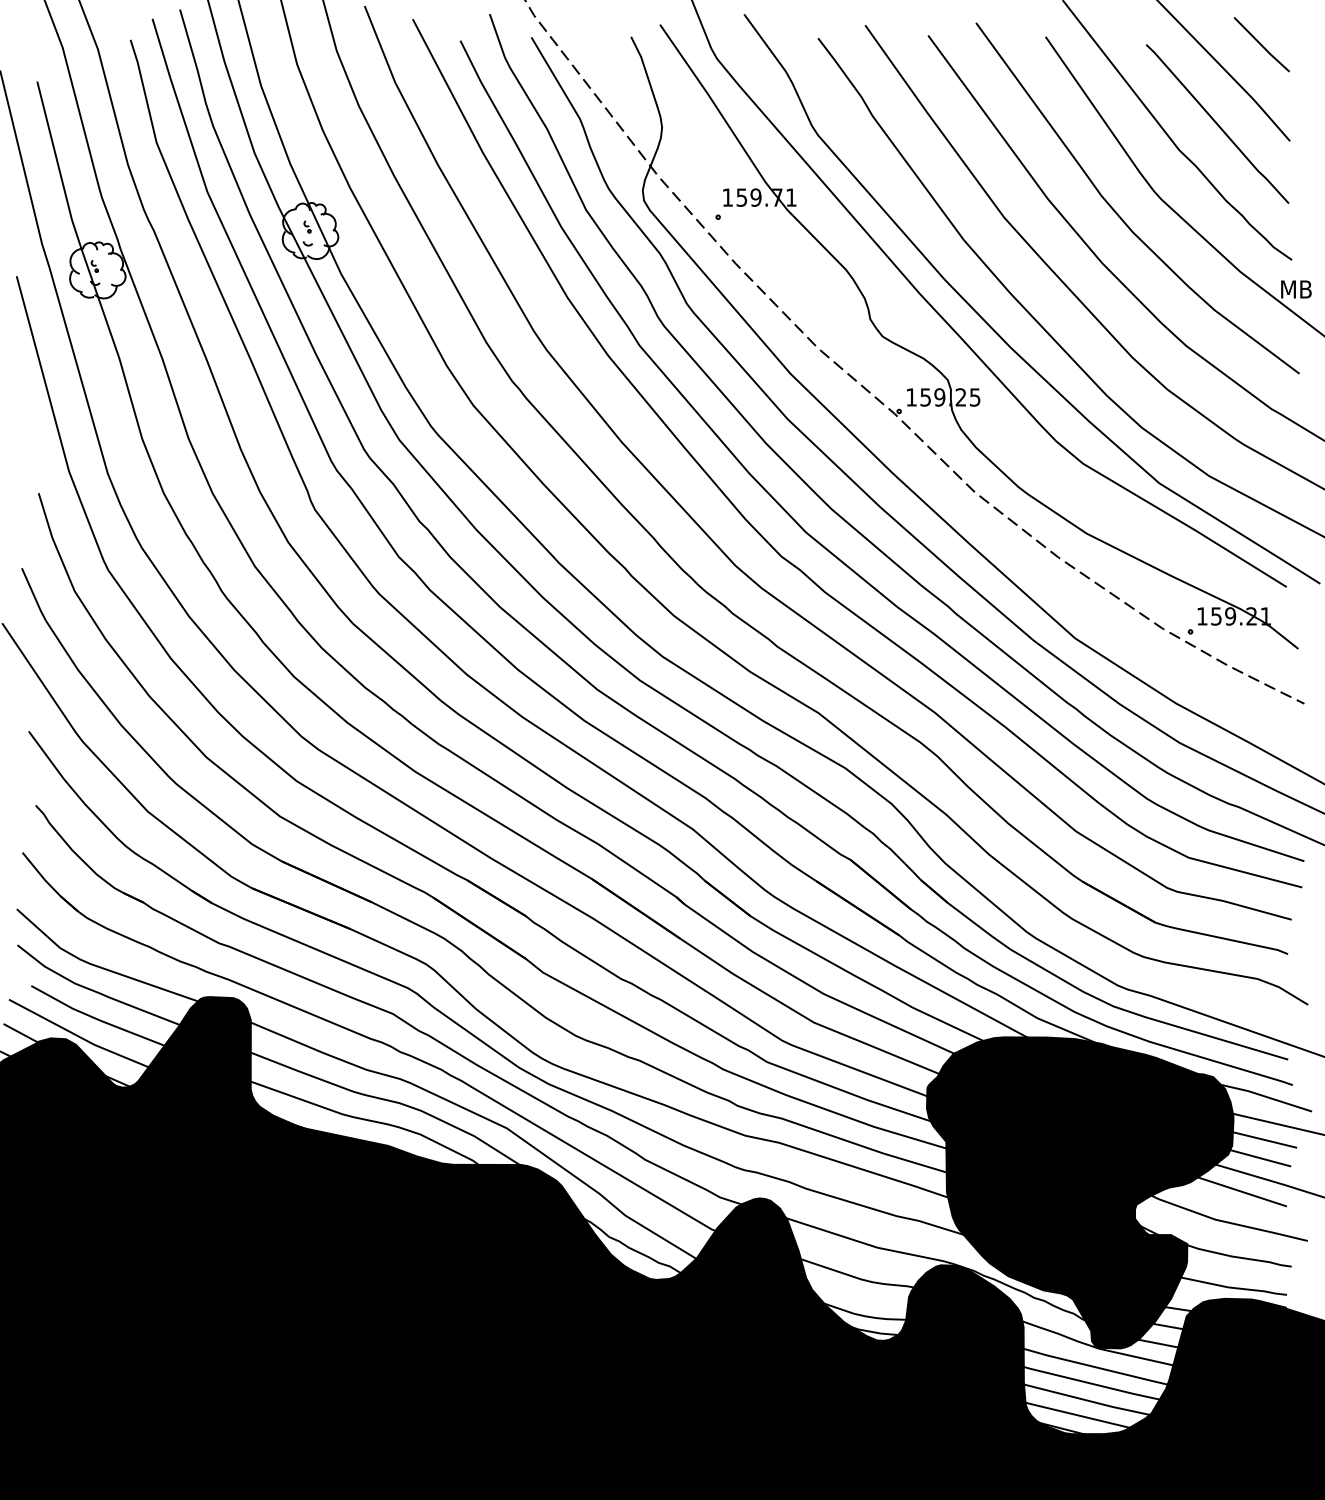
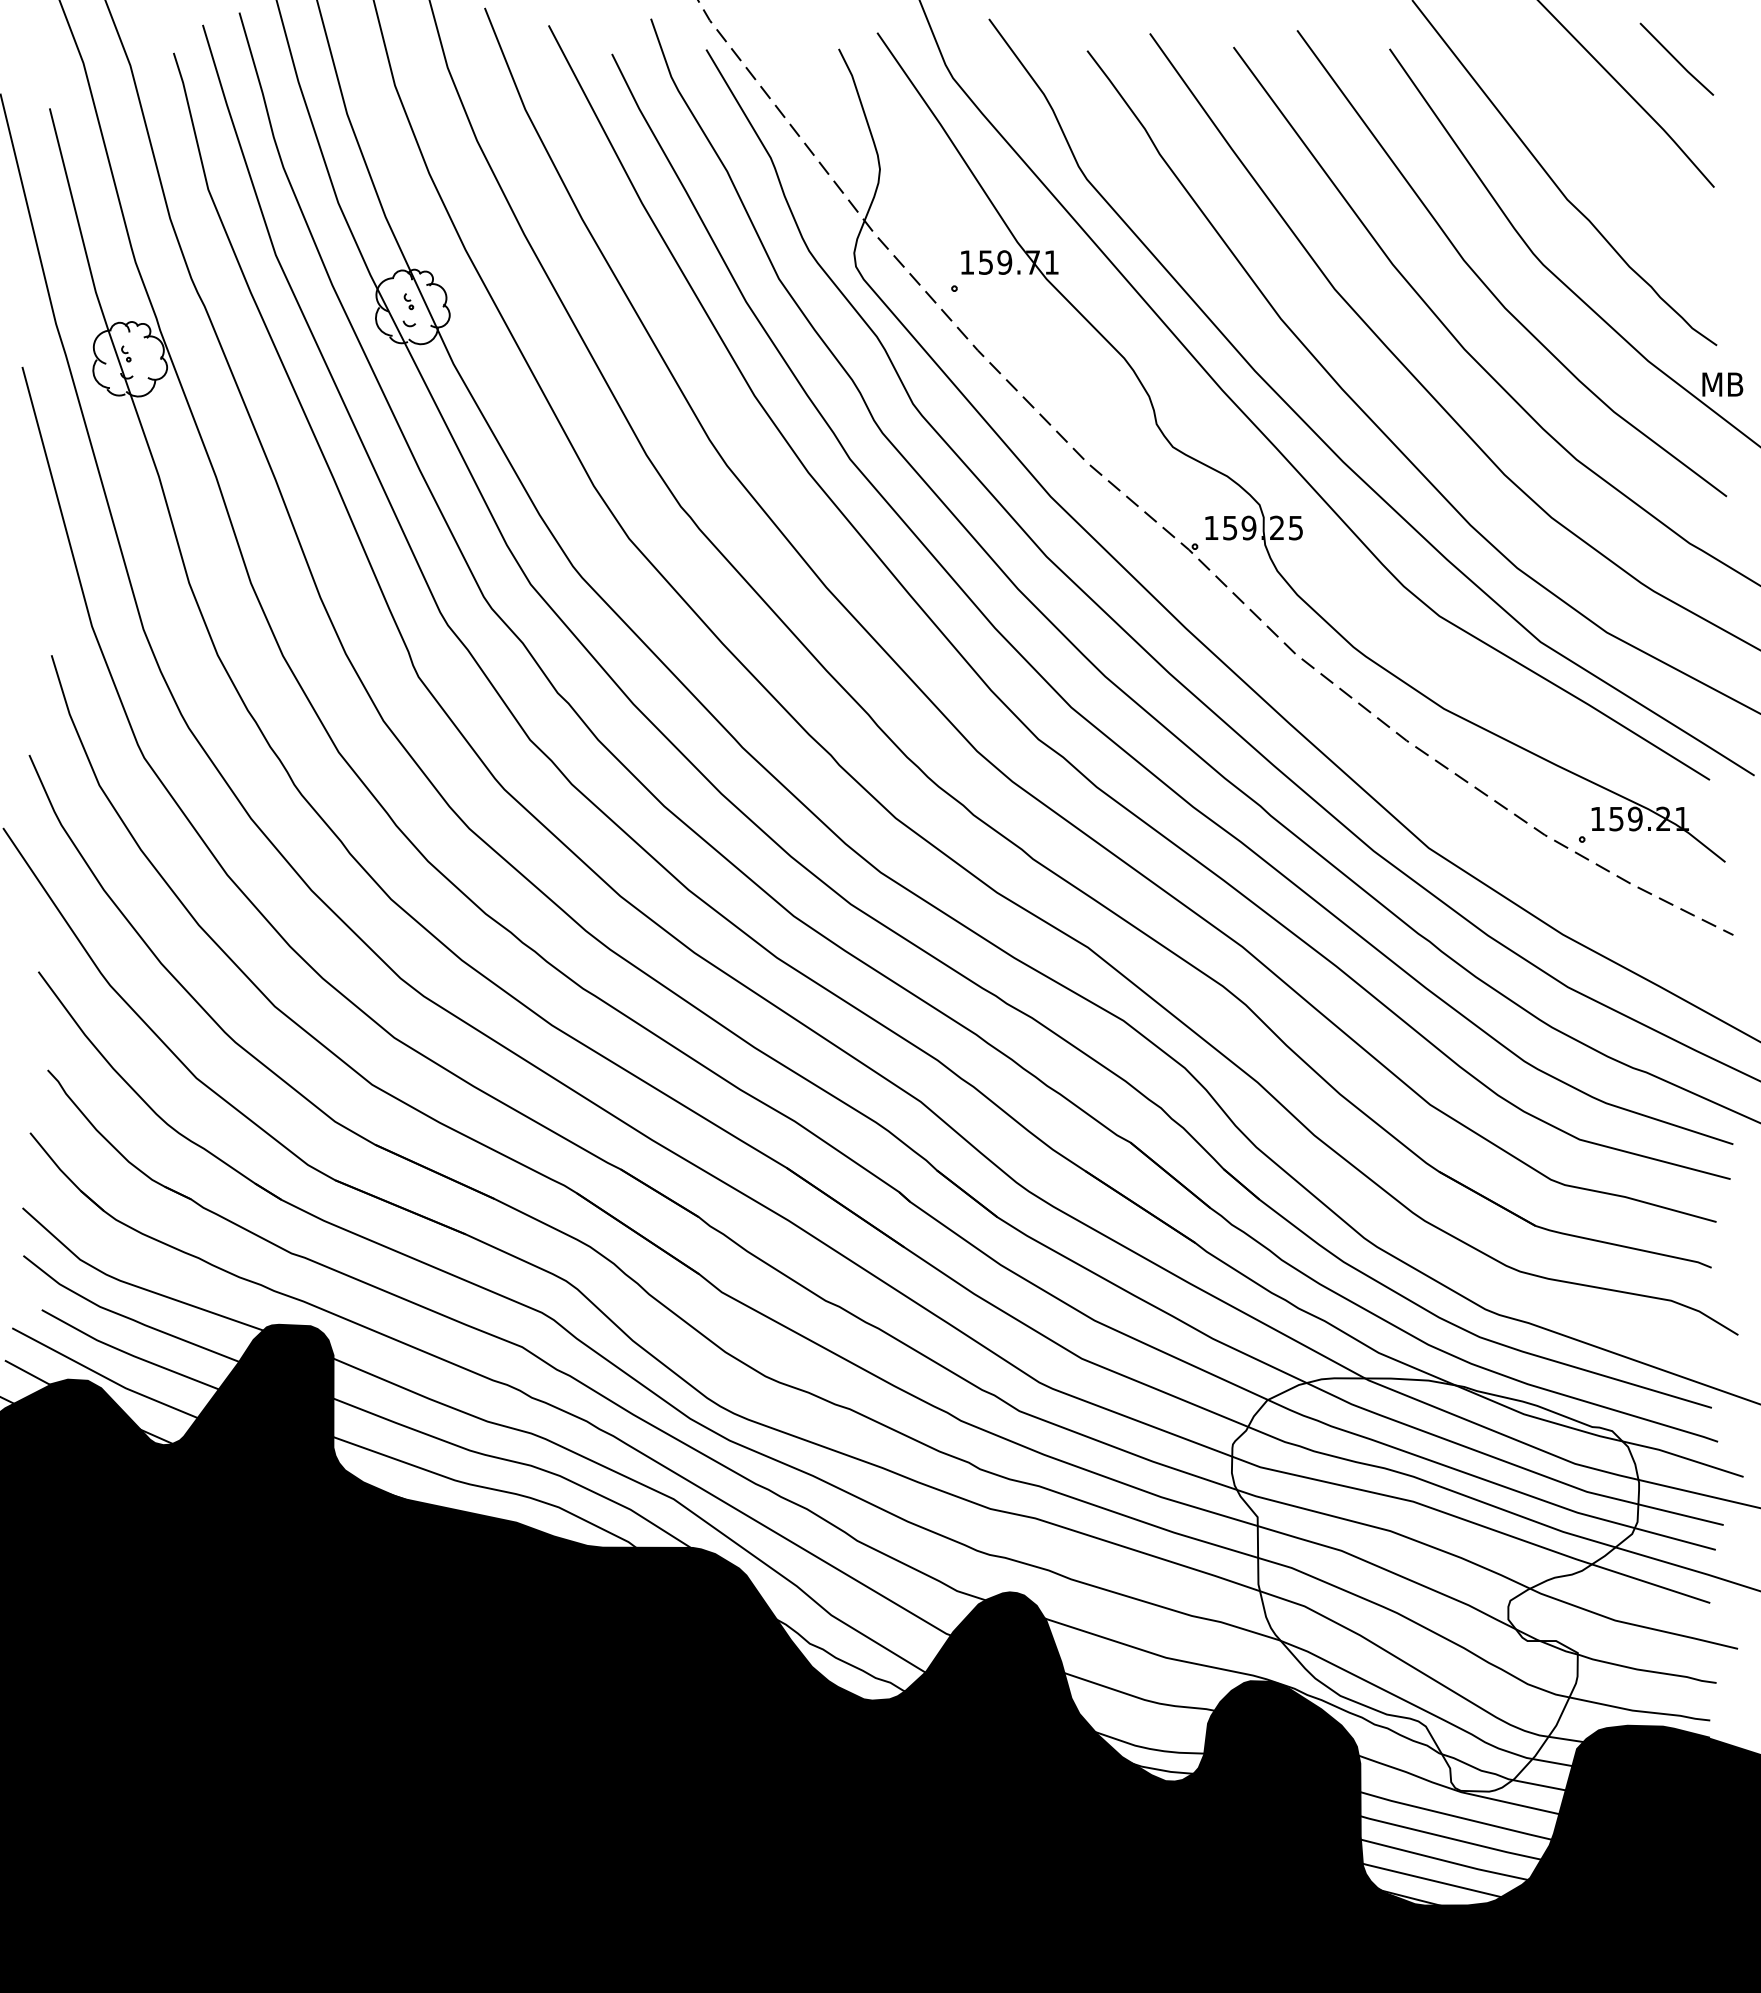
curve: (1217, 123) -> (1618, 164), removed
fill: (1080, 1192) -> (1435, 1584), removed

